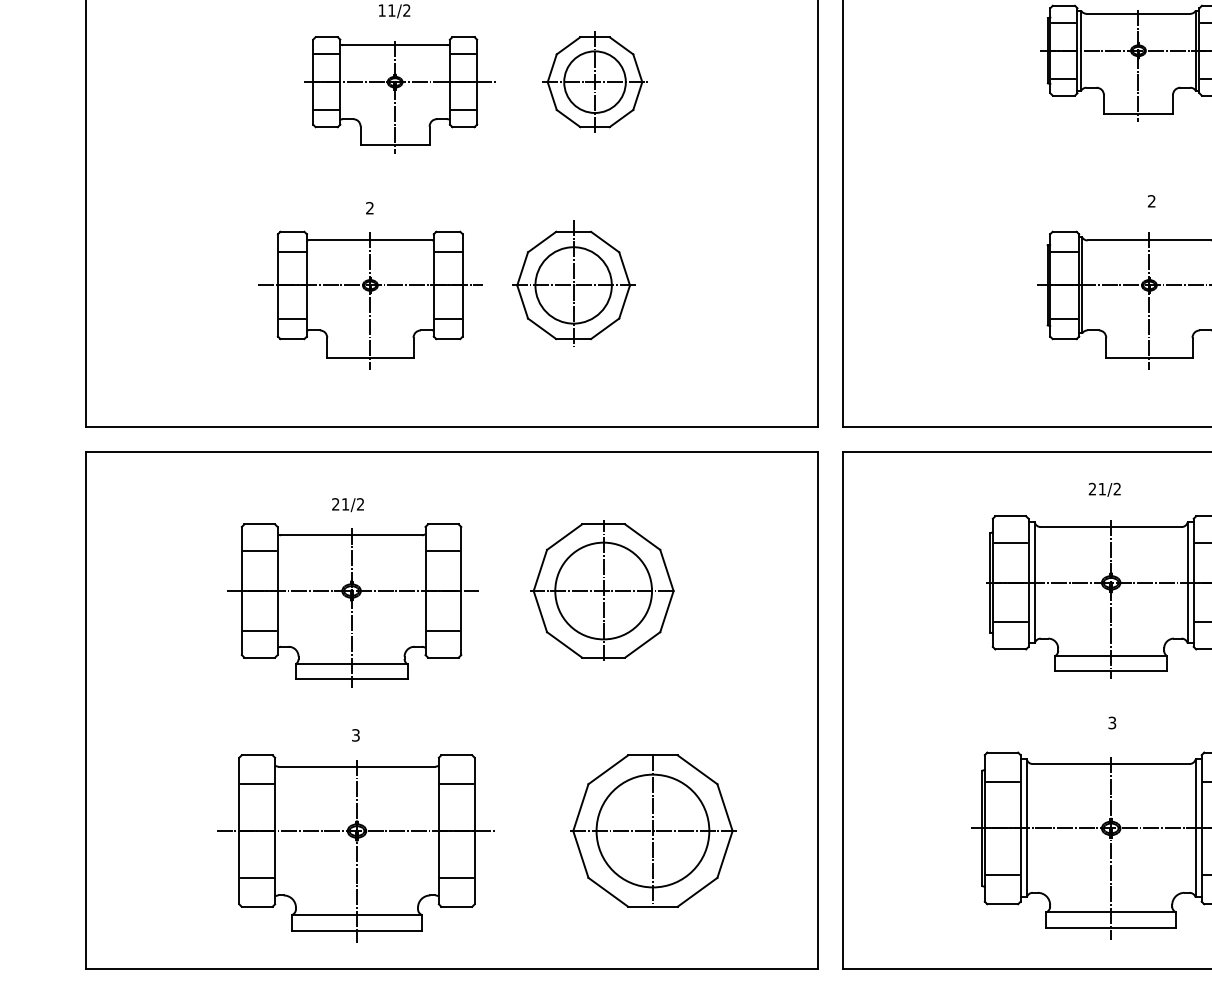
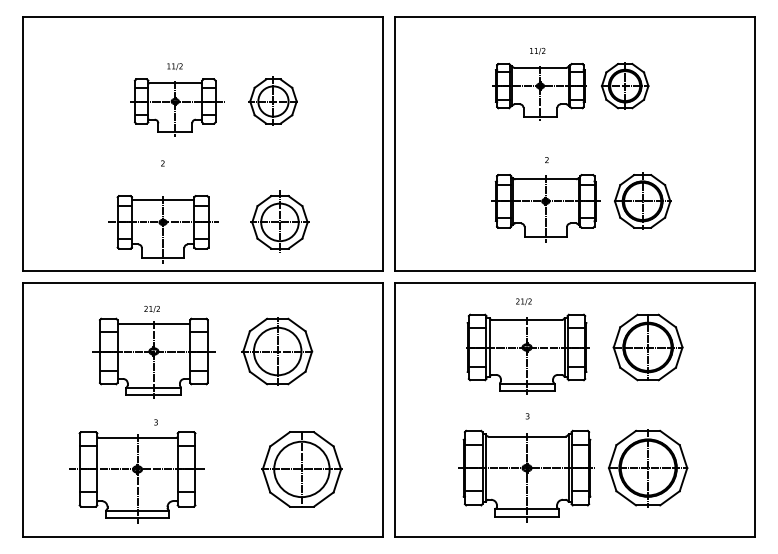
part: (572, 283) -> (279, 221), moved
part: (371, 299) -> (163, 229), moved
part: (354, 847) -> (136, 477), moved

